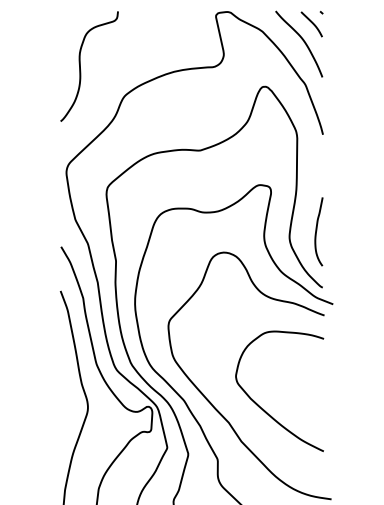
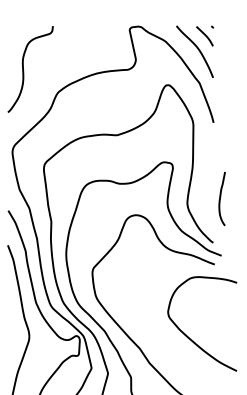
curve: (317, 230) -> (221, 197), moved
curve: (264, 409) -> (190, 338), moved

